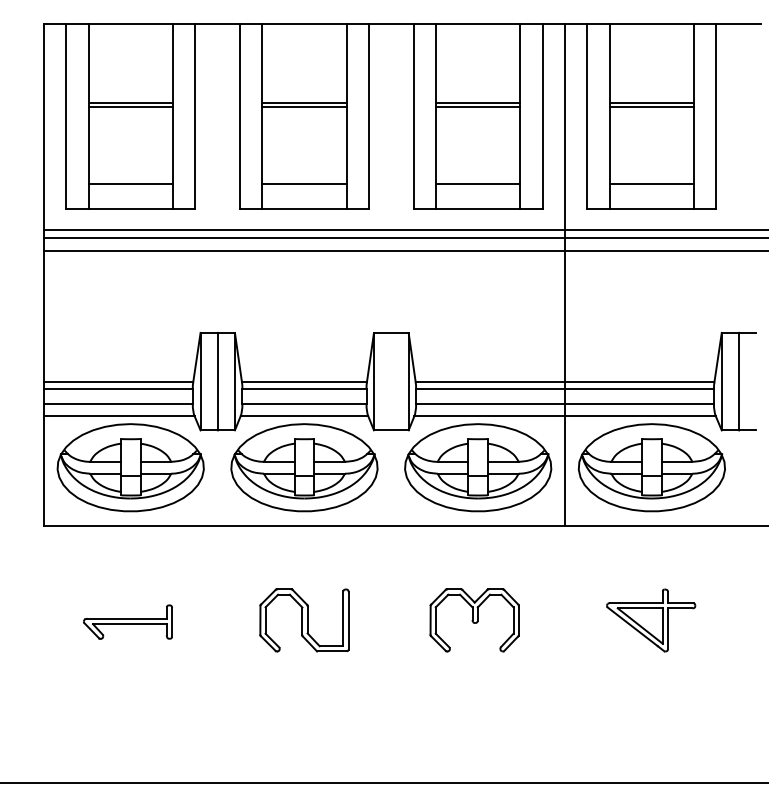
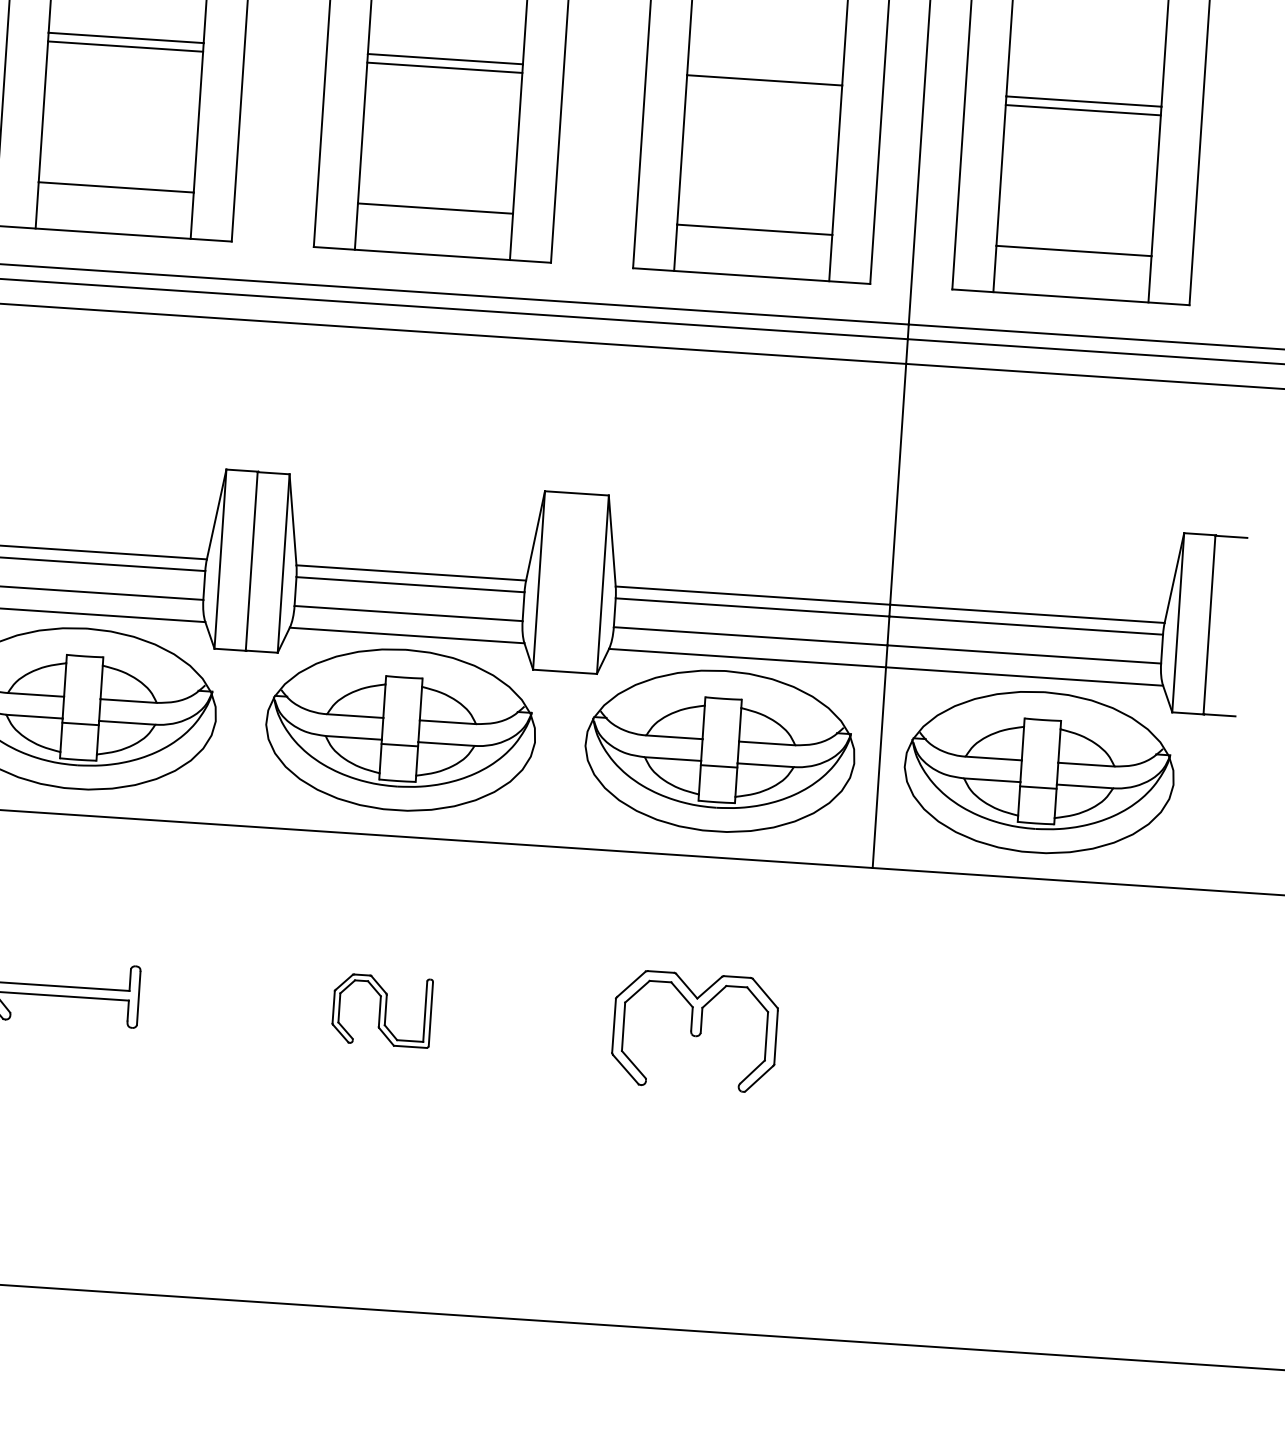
line: (478, 107) -> (764, 89), removed
part: (304, 620) -> (382, 1010), size x0.6
part: (651, 620) -> (1019, 1053), removed

